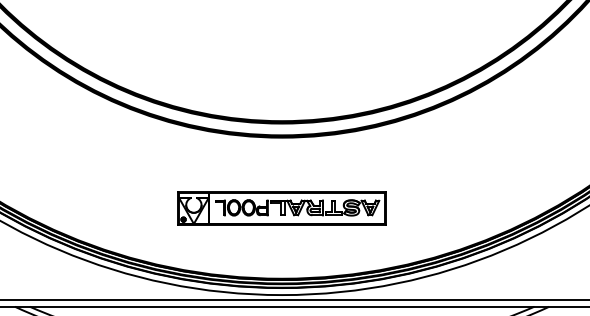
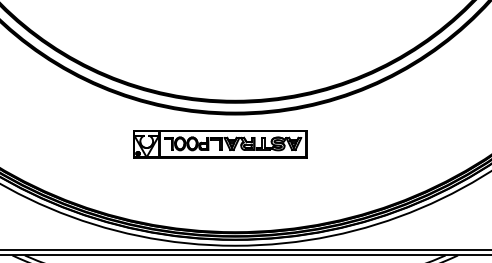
part: (281, 208) -> (219, 144), moved

